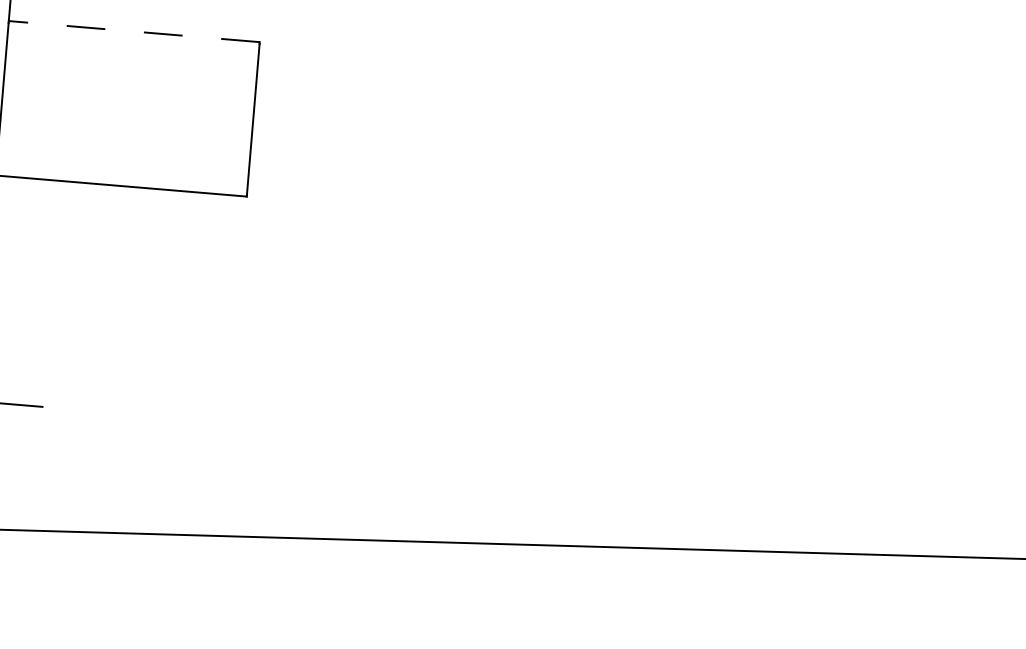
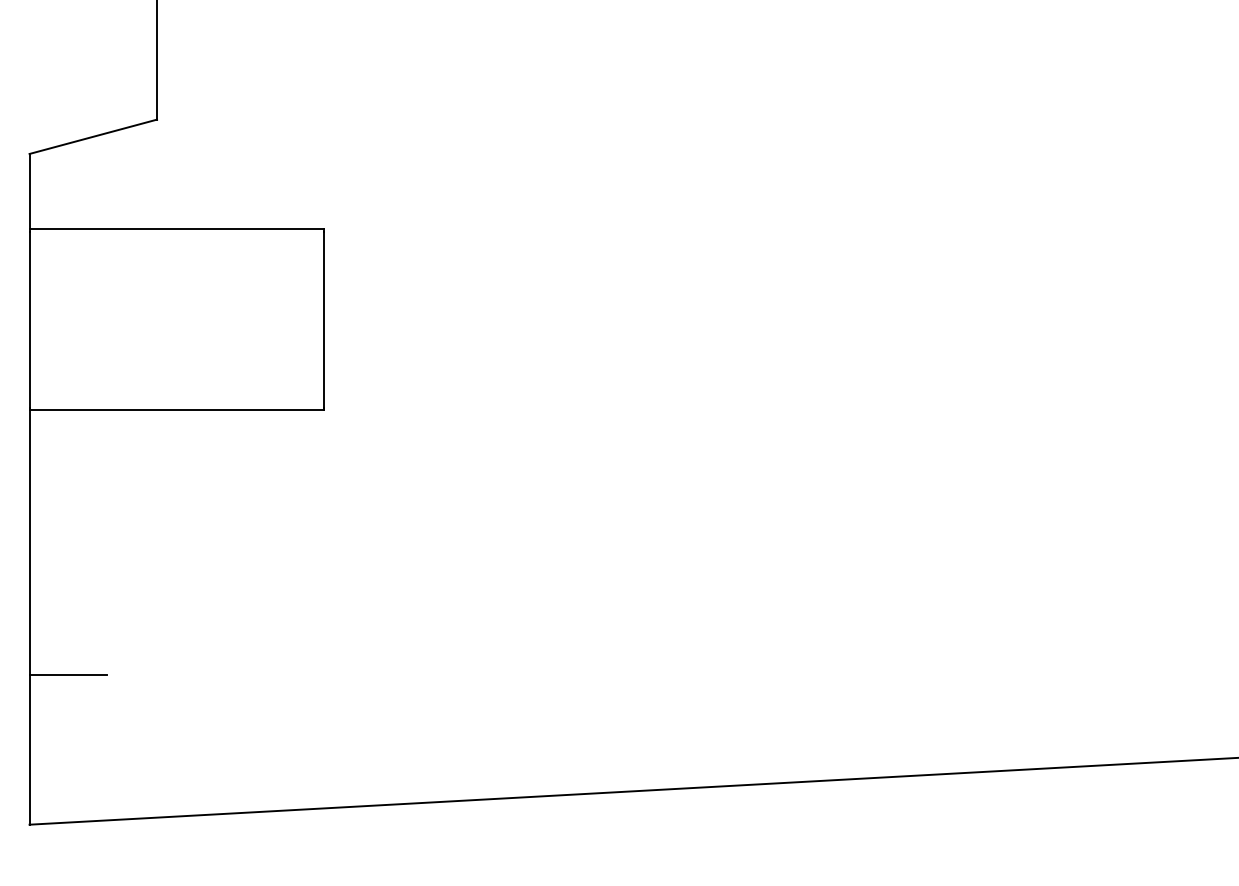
line: (134, 31) -> (176, 229), dashed -> solid

